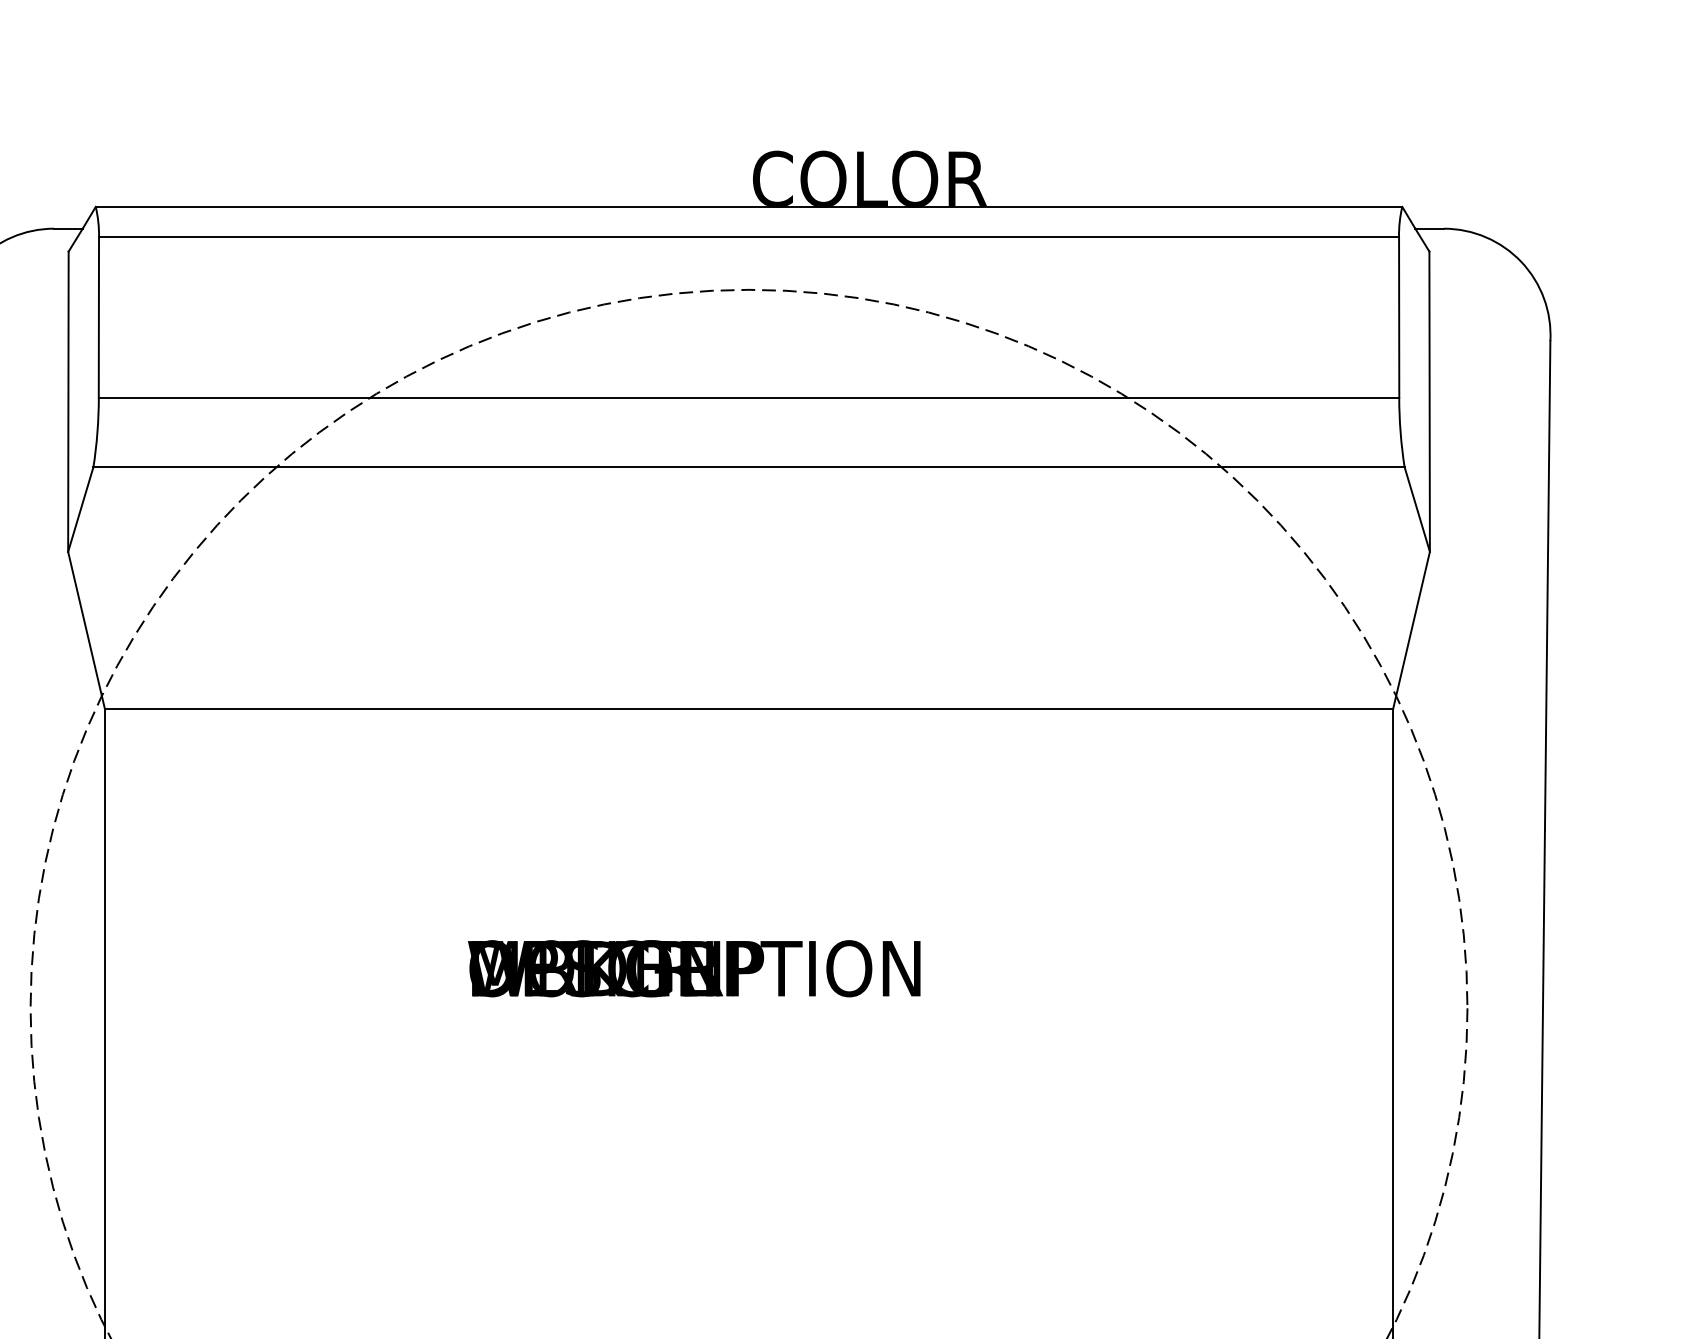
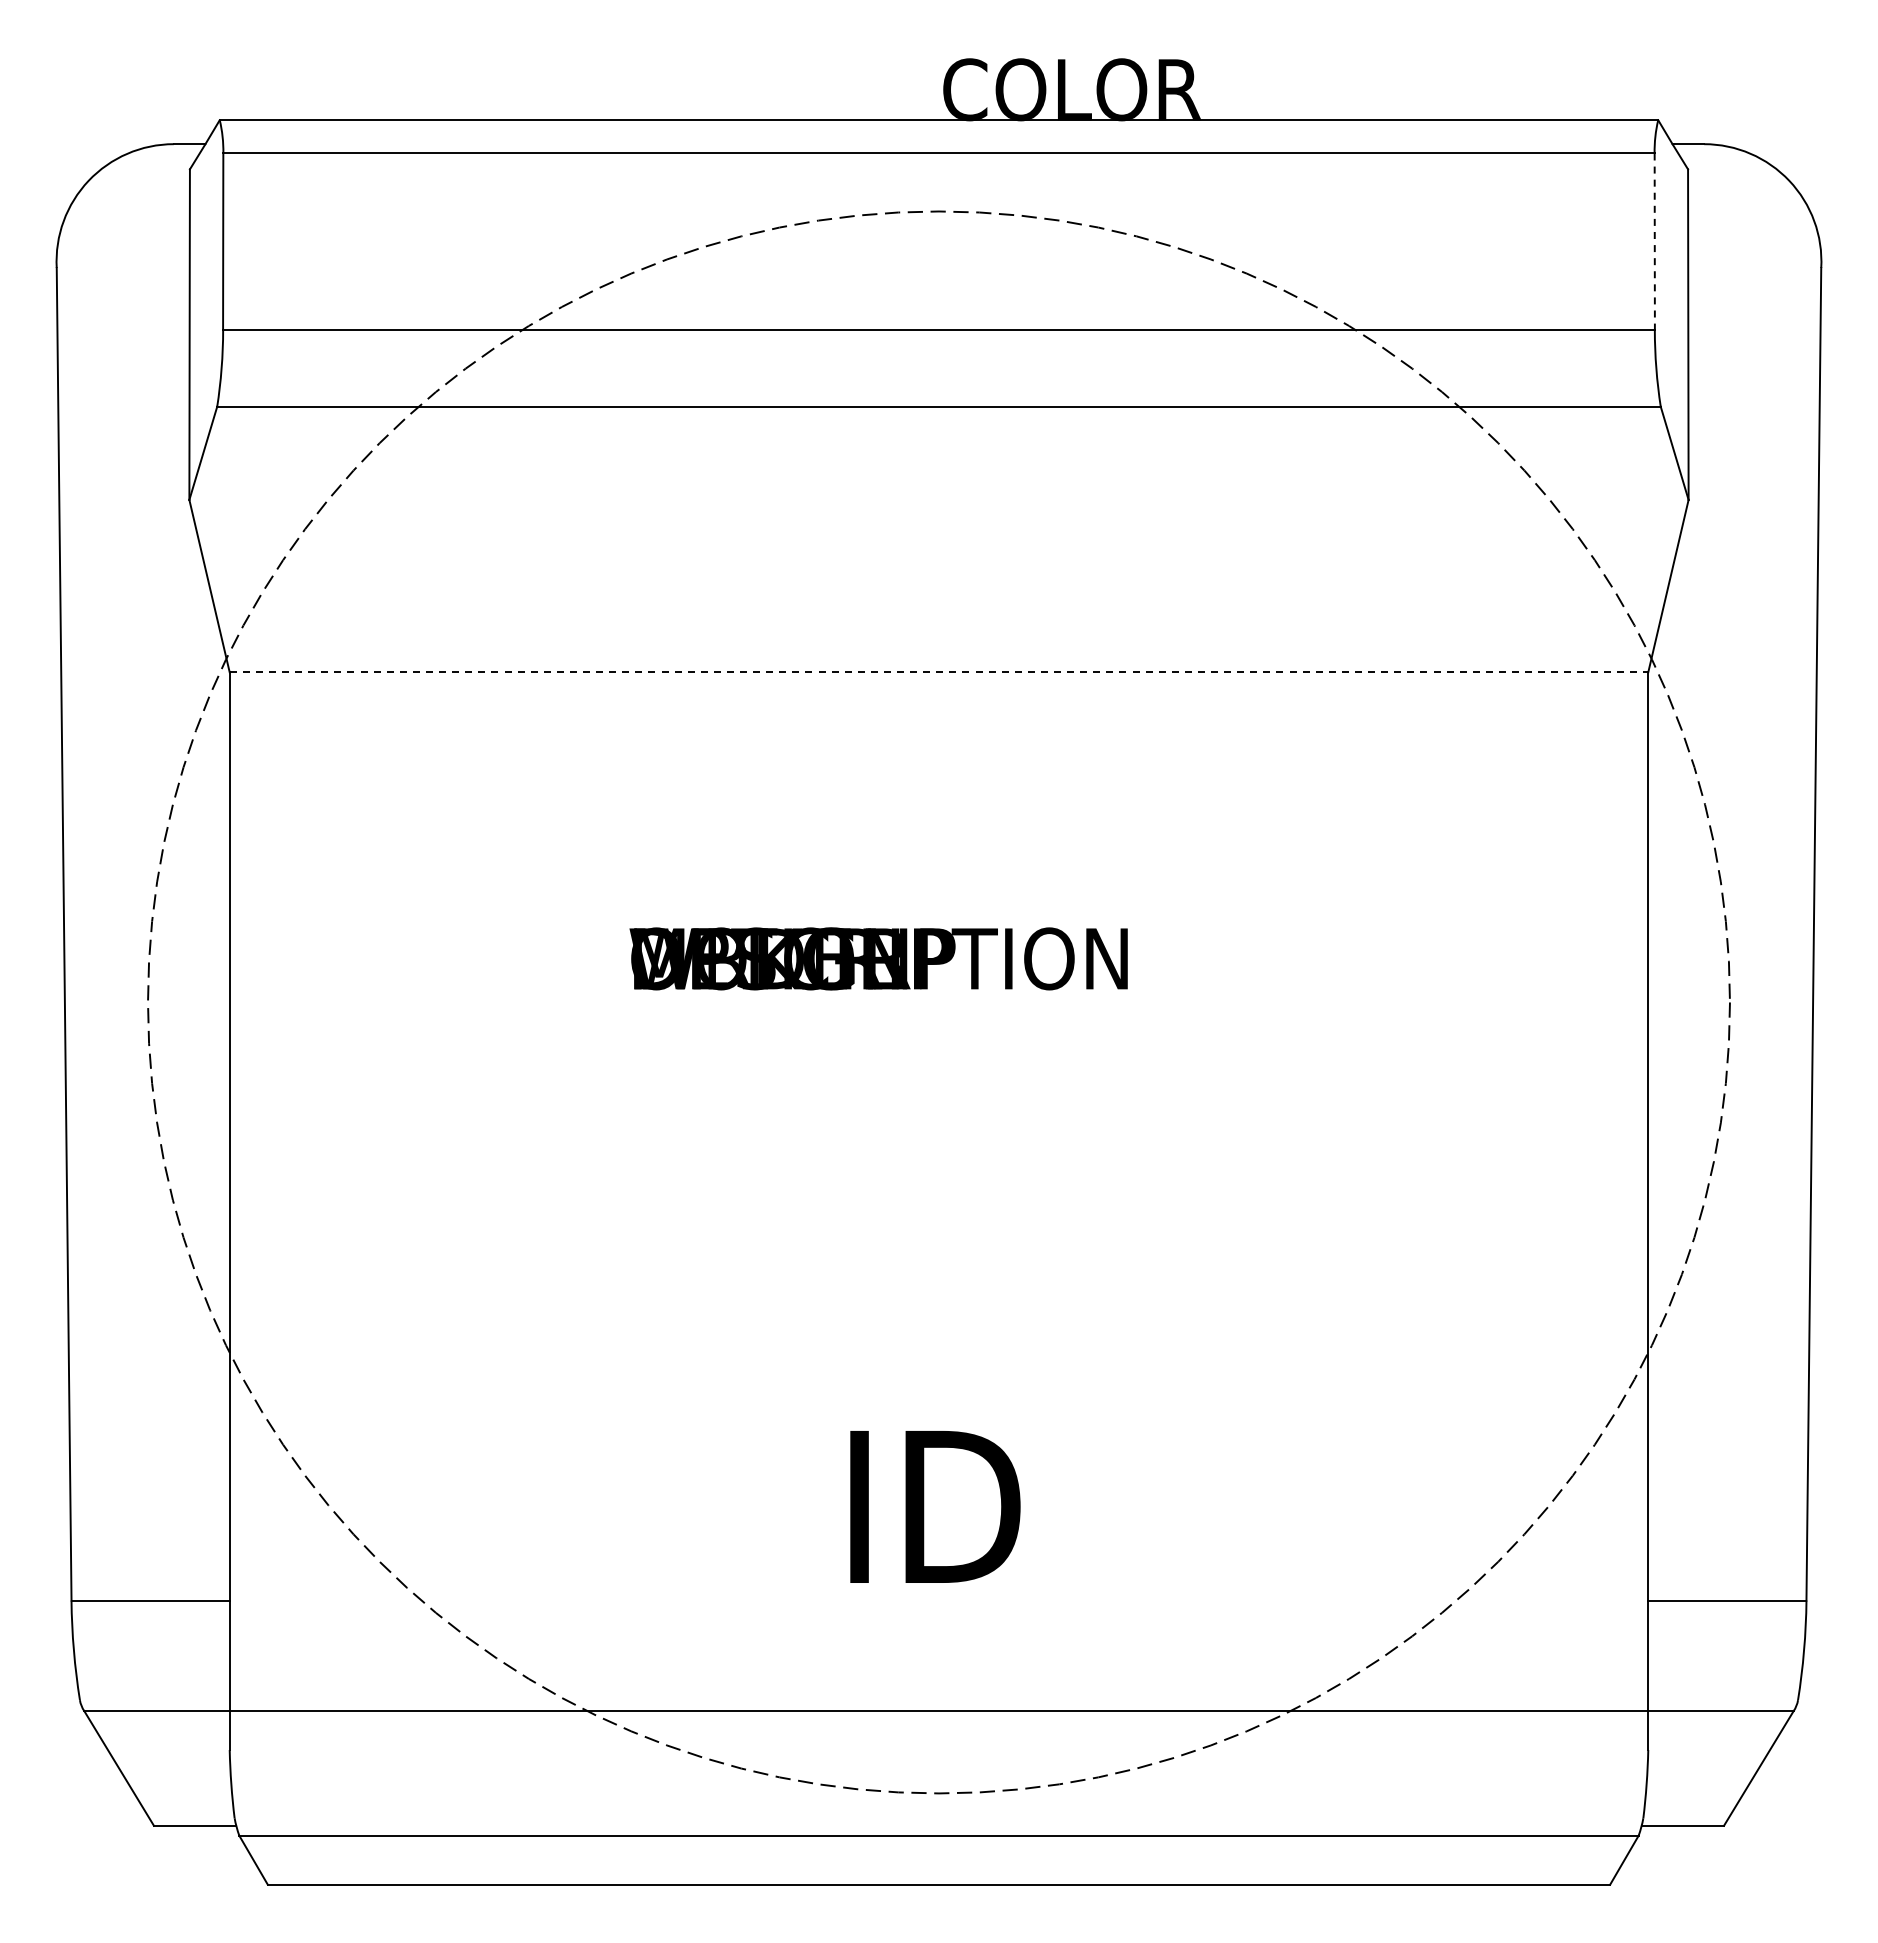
line: (1398, 318) -> (1654, 242), solid -> dashed
line: (749, 708) -> (939, 672), solid -> dashed

